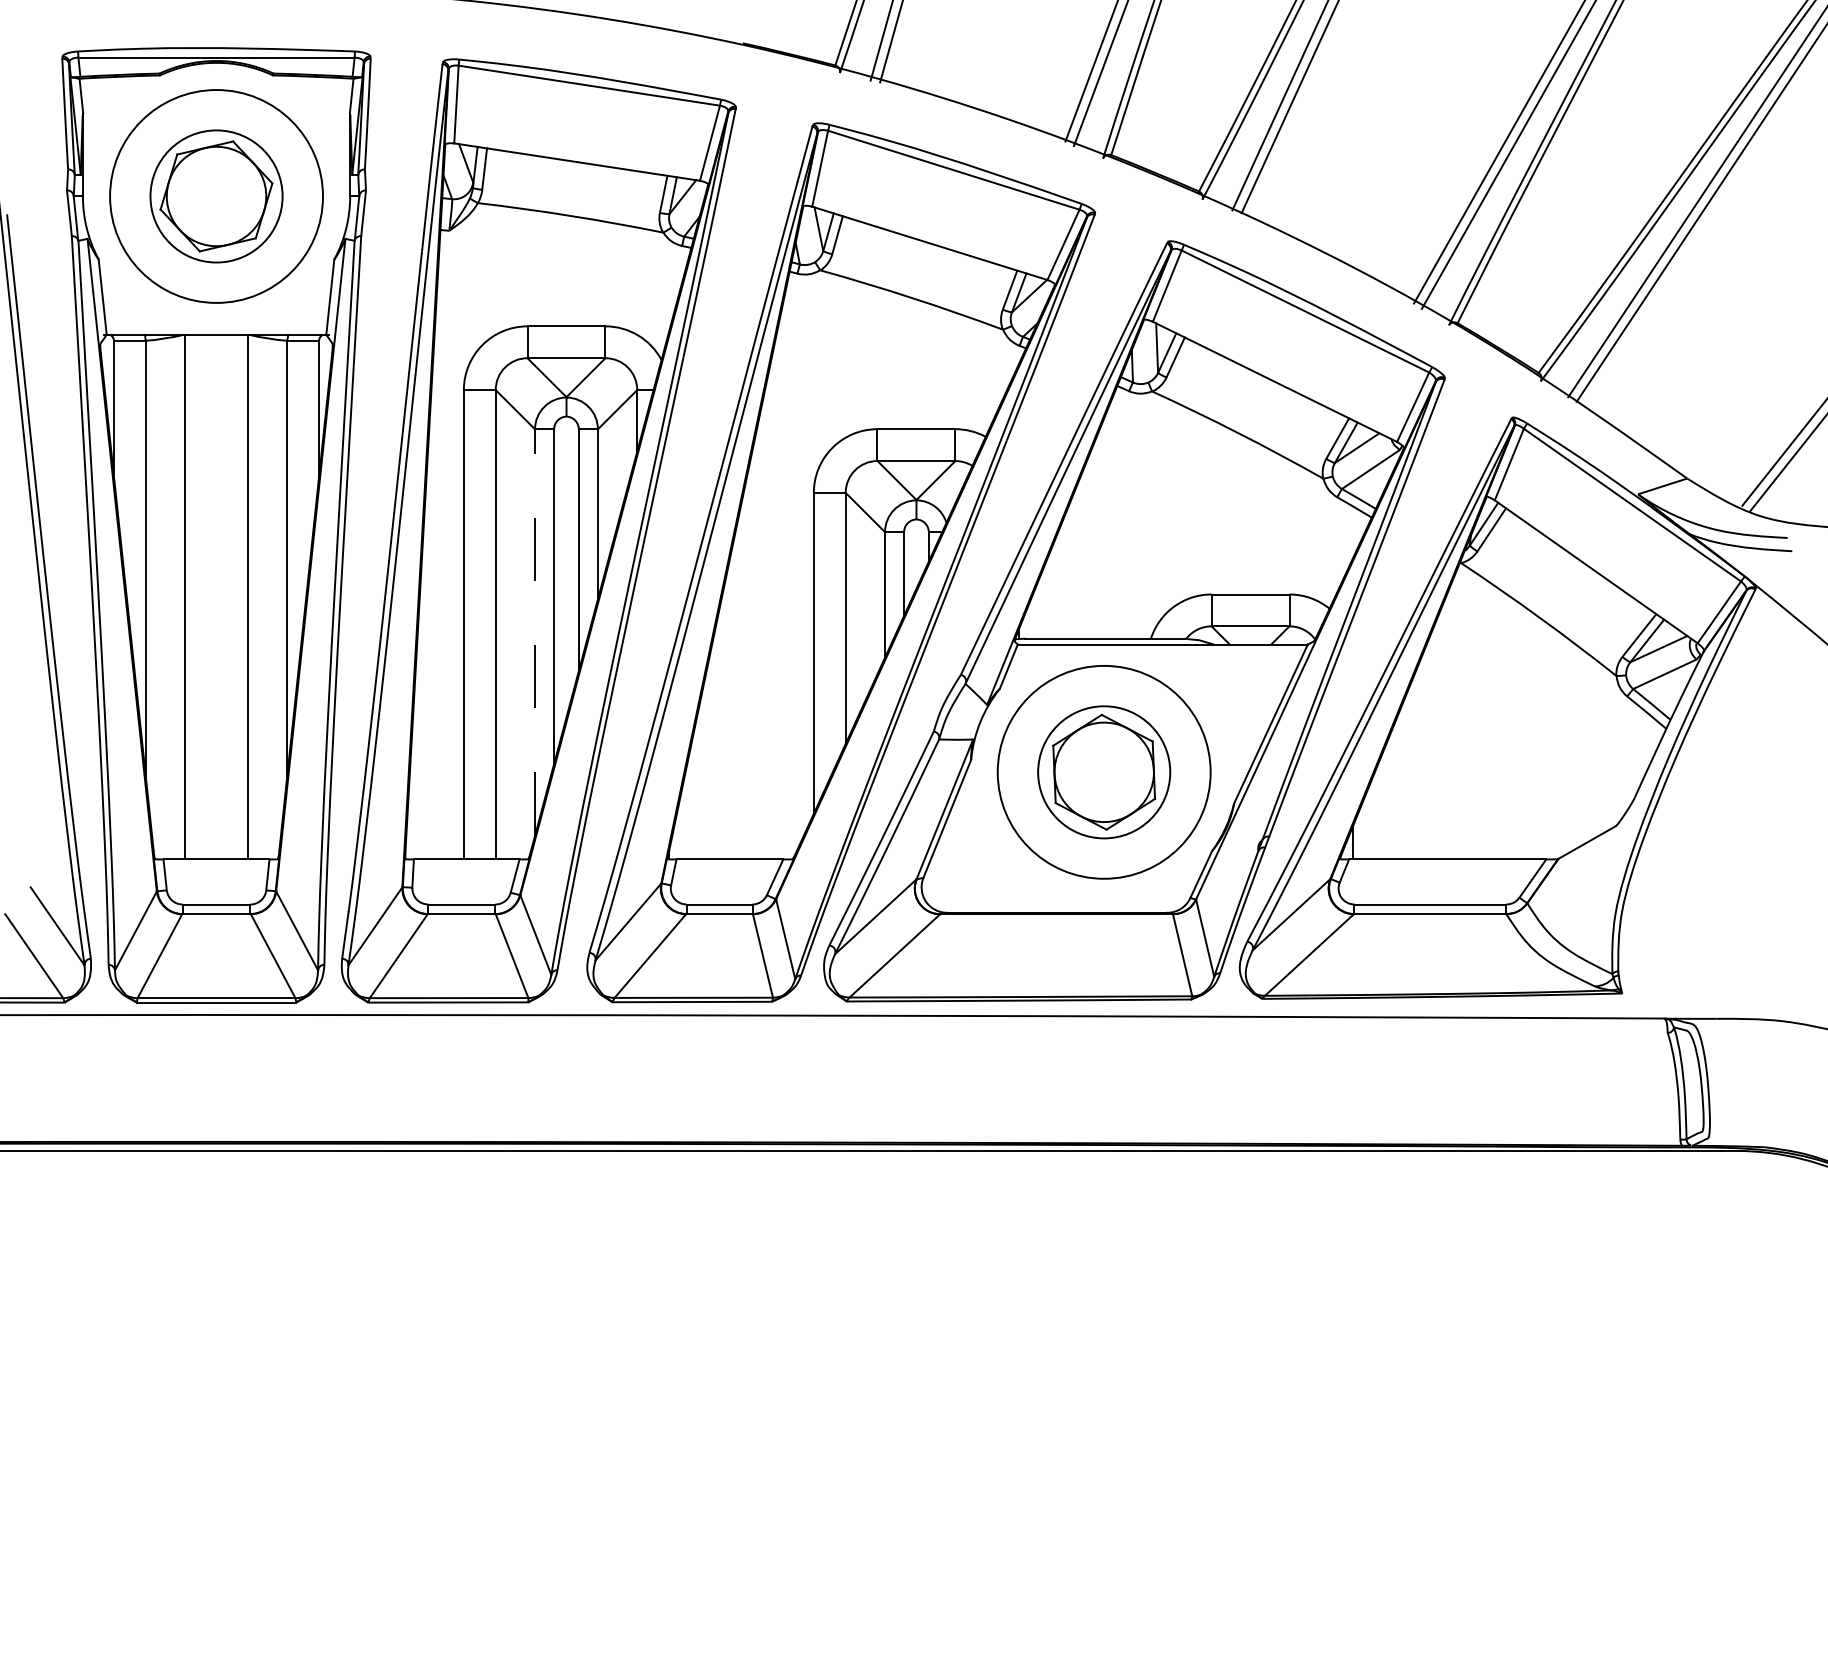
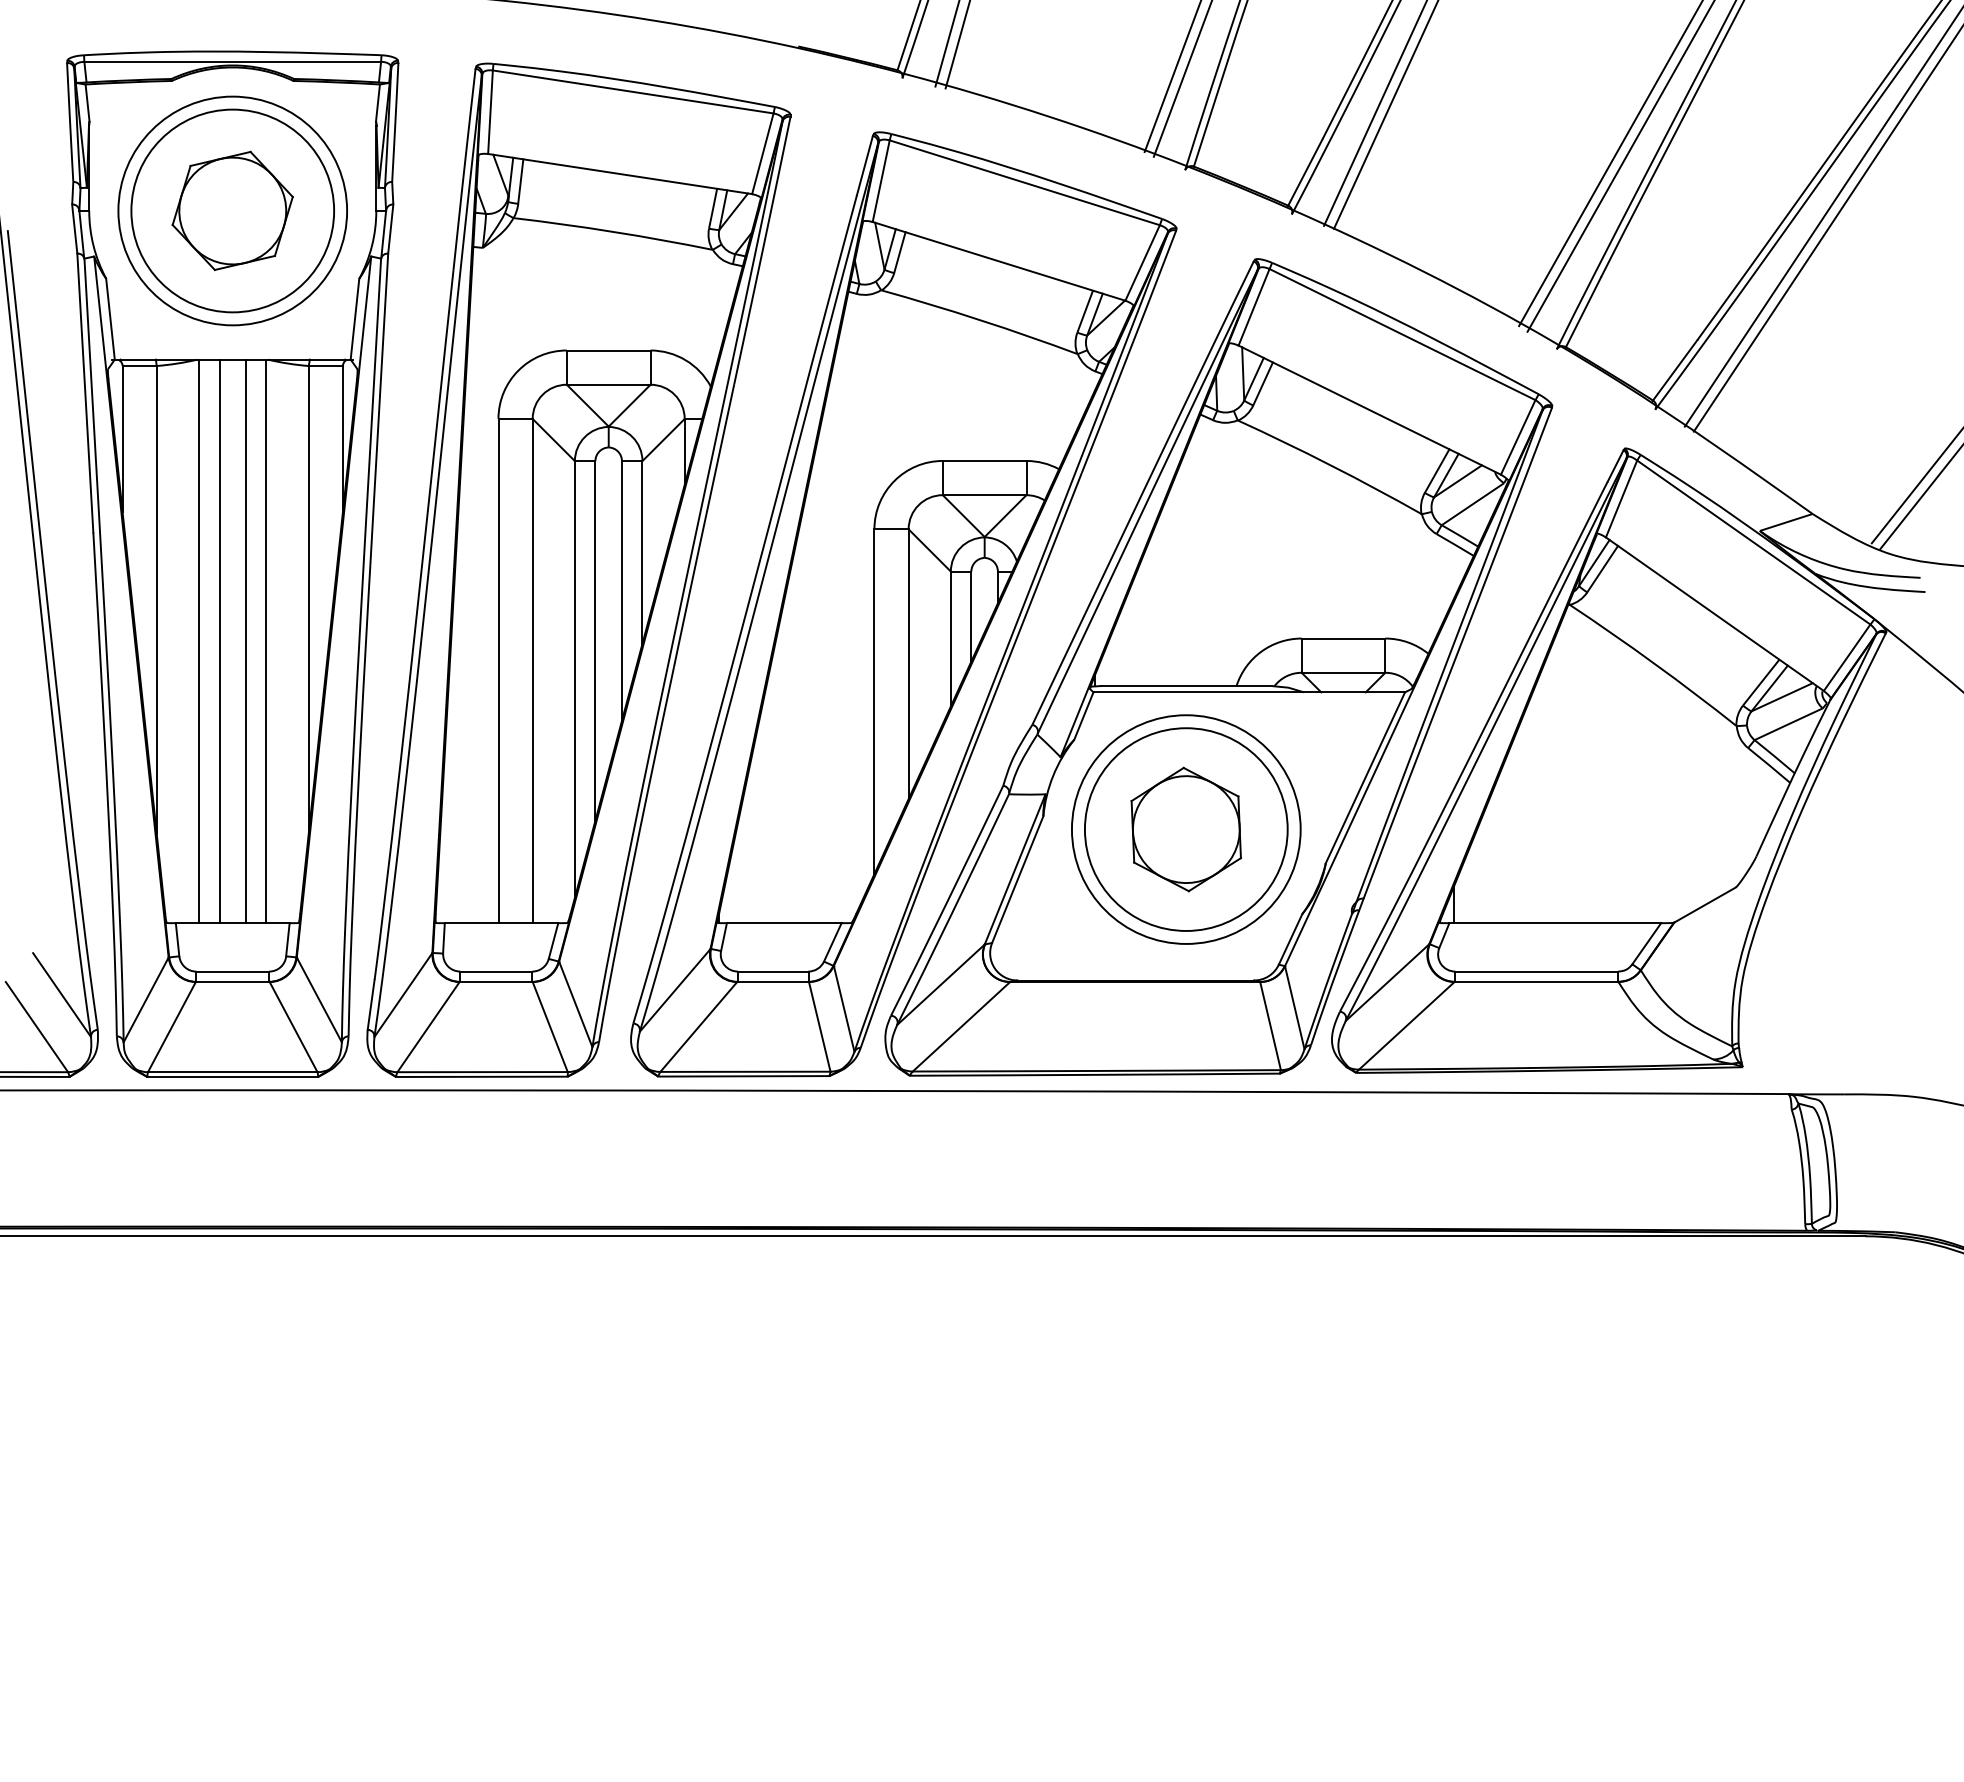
circle: (216, 196) -> (232, 210), size x1.43
line: (204, 597) -> (219, 641), added
line: (228, 597) -> (245, 641), added
line: (534, 631) -> (574, 678), dashed -> solid
circle: (1103, 772) -> (1185, 829), size x1.43

